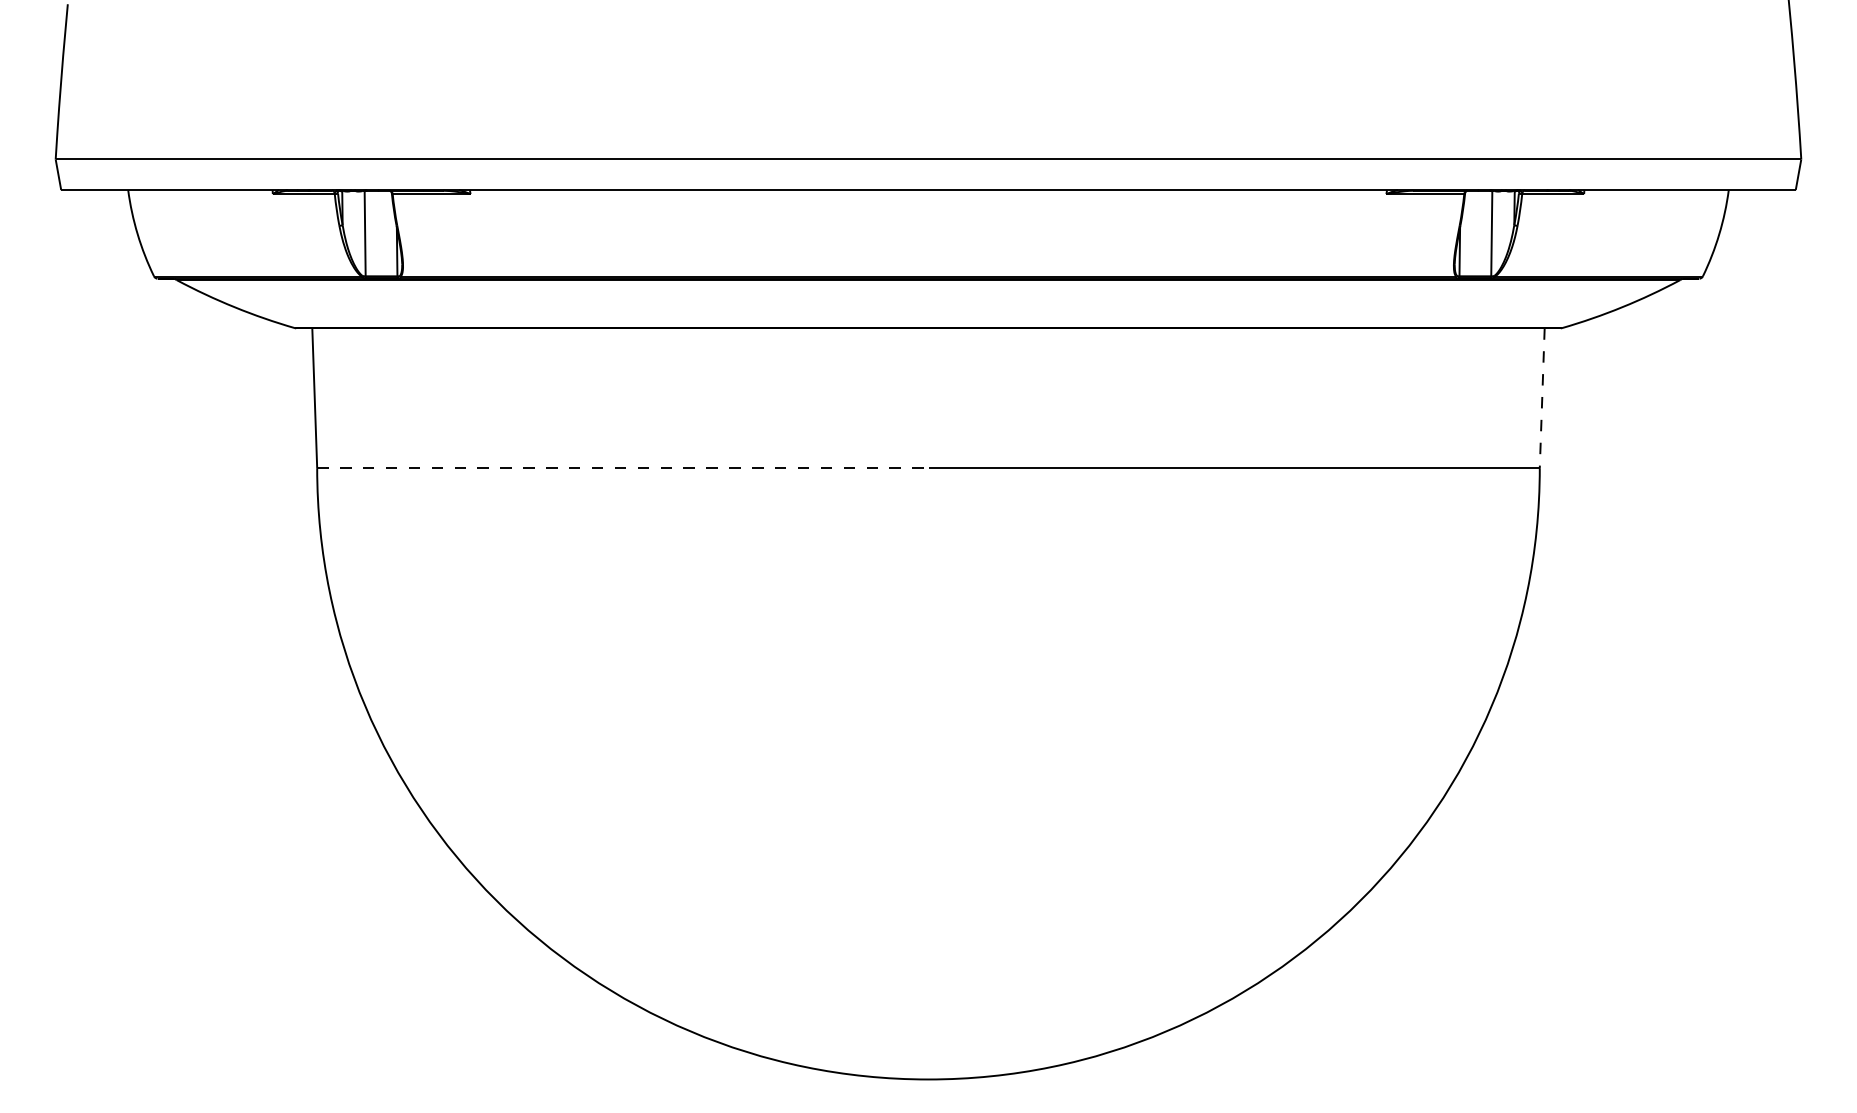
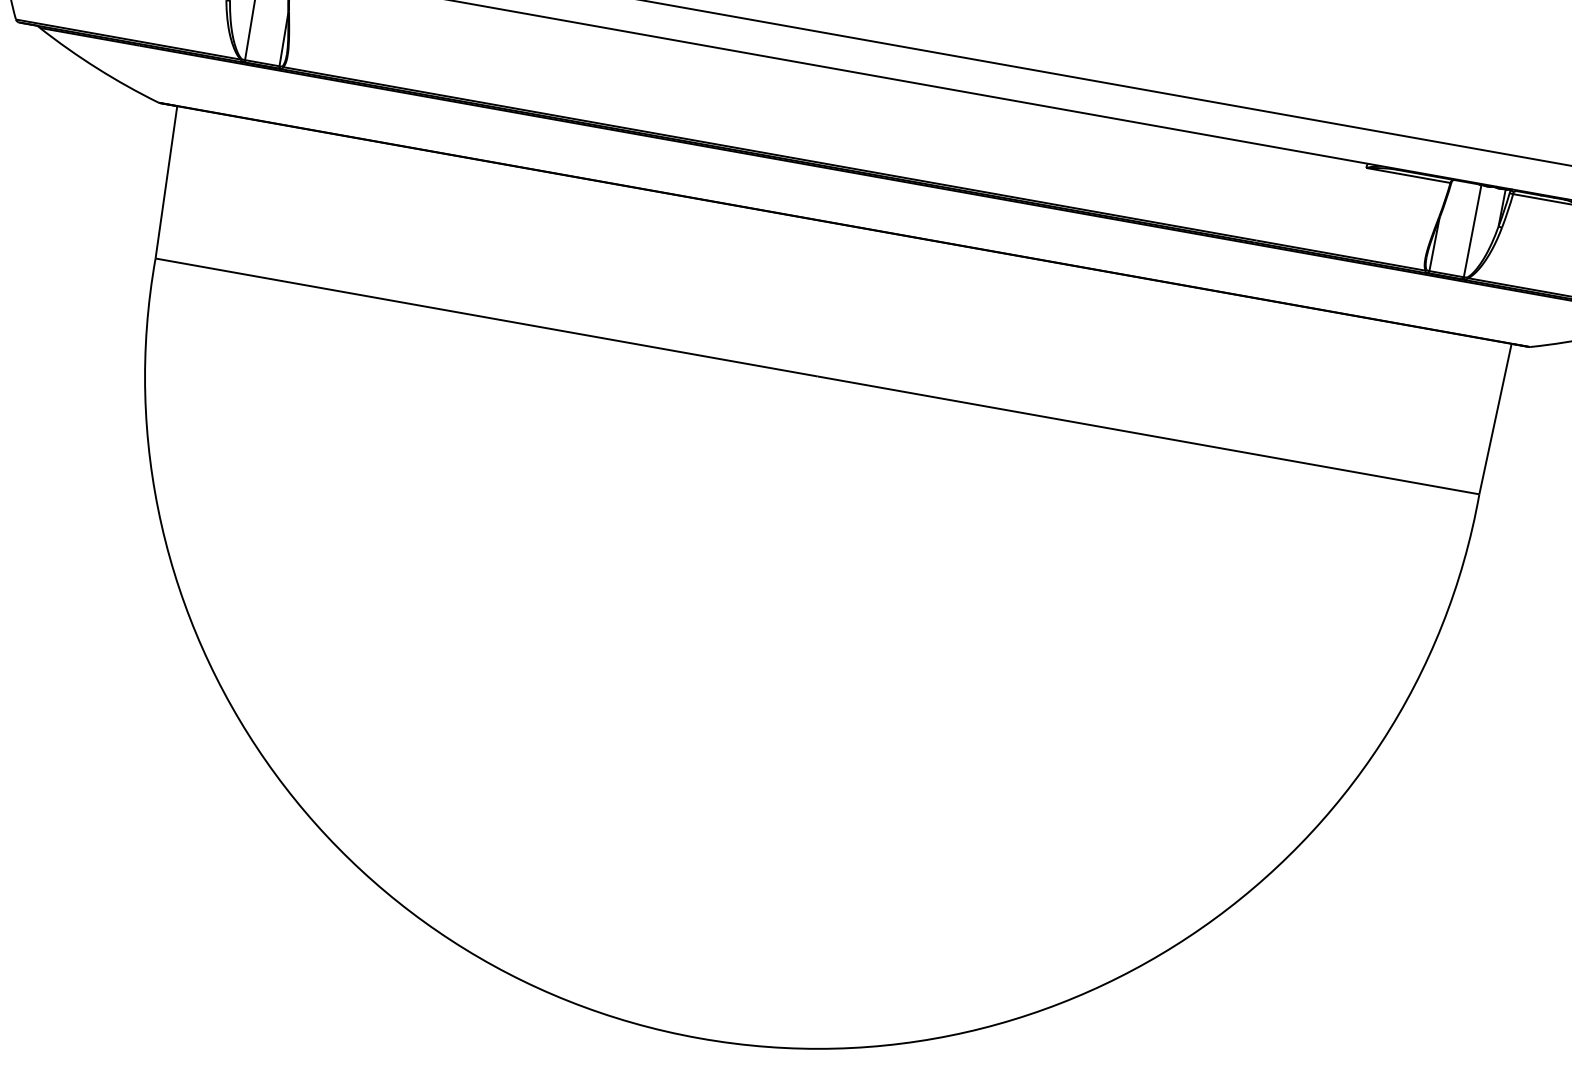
line: (1542, 398) -> (1495, 419), dashed -> solid
line: (622, 468) -> (486, 317), dashed -> solid

